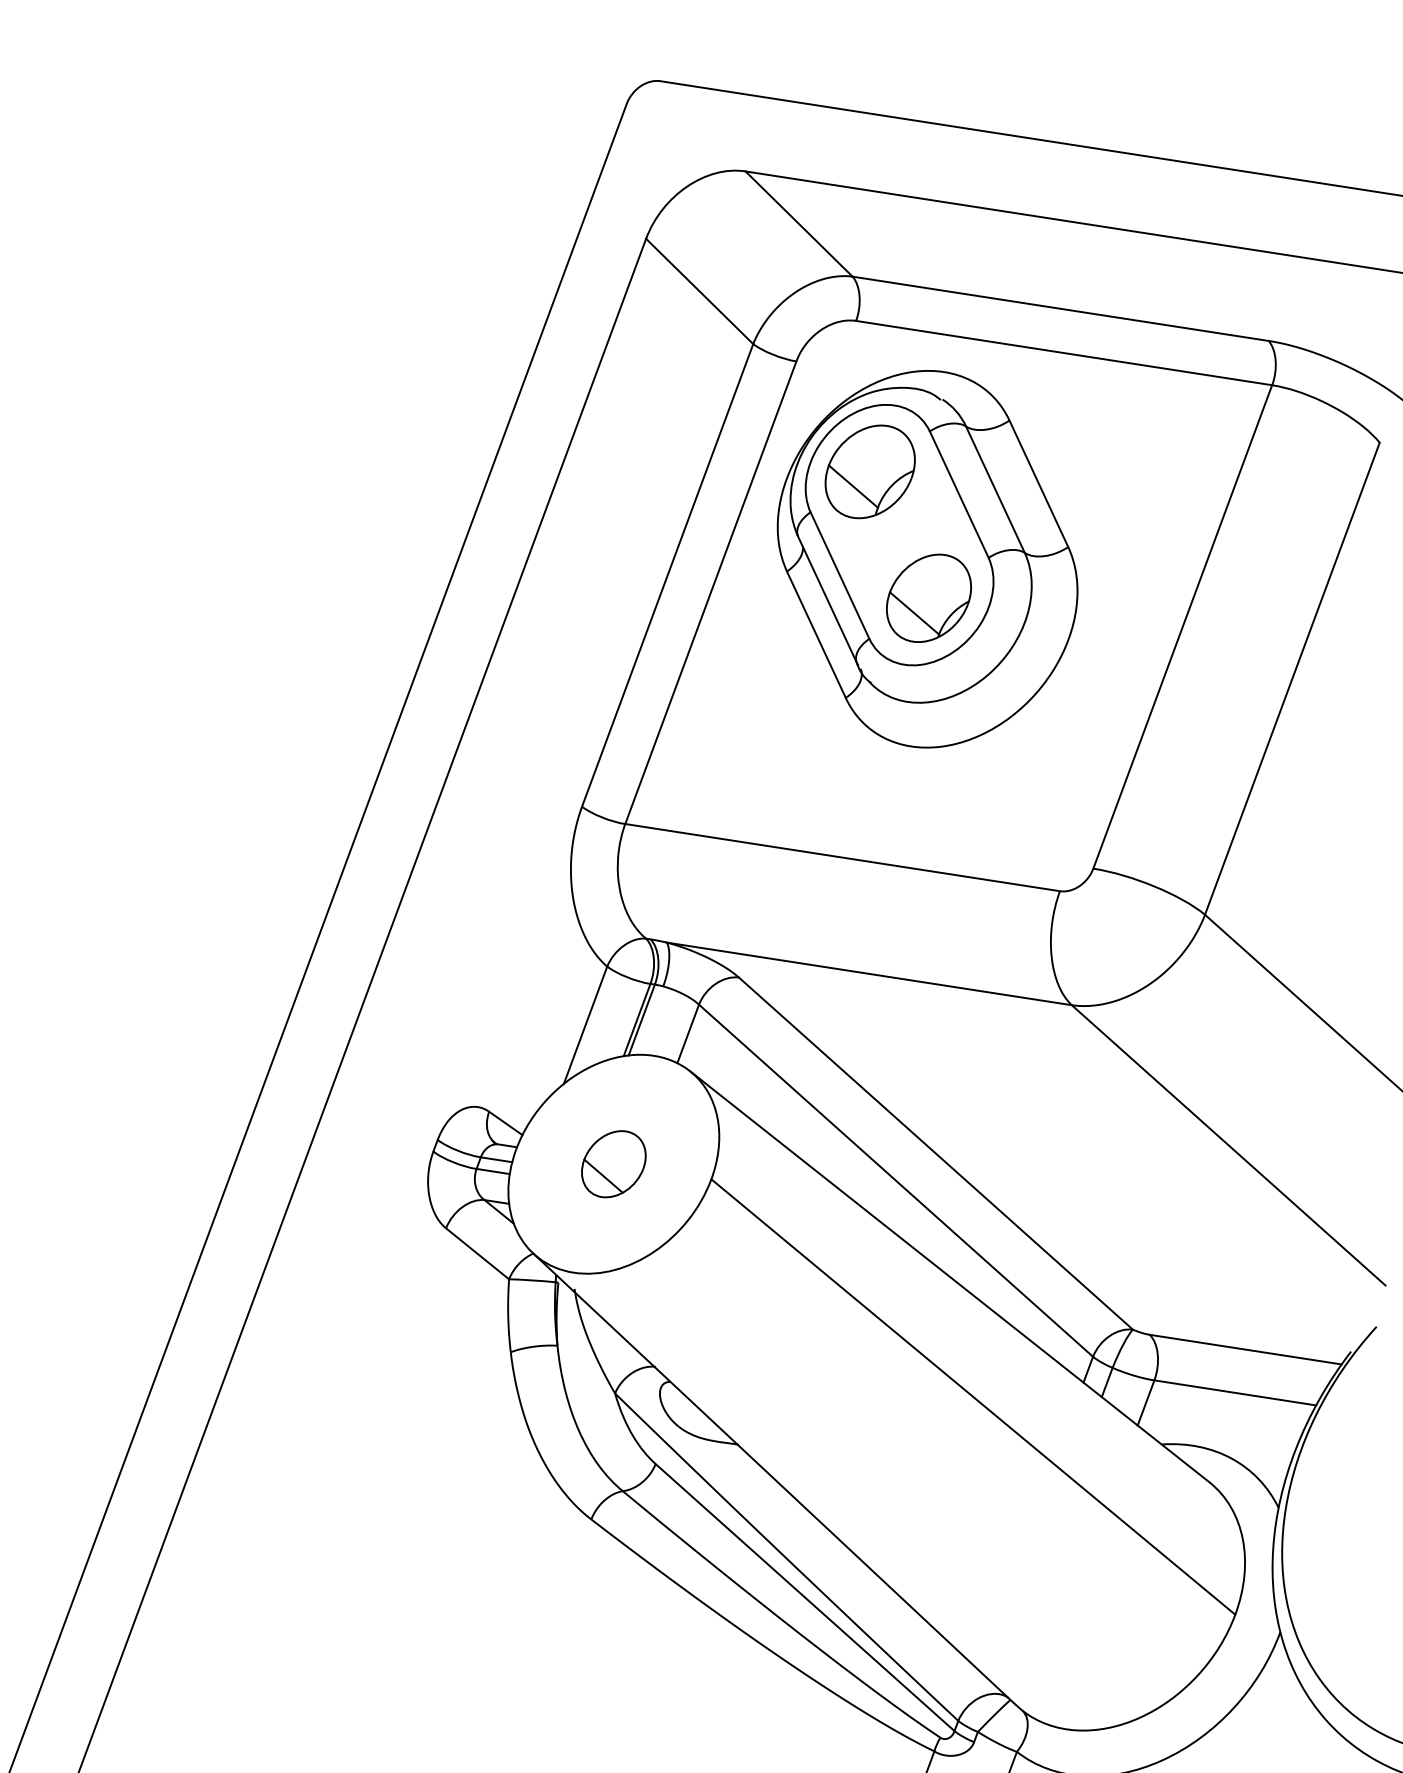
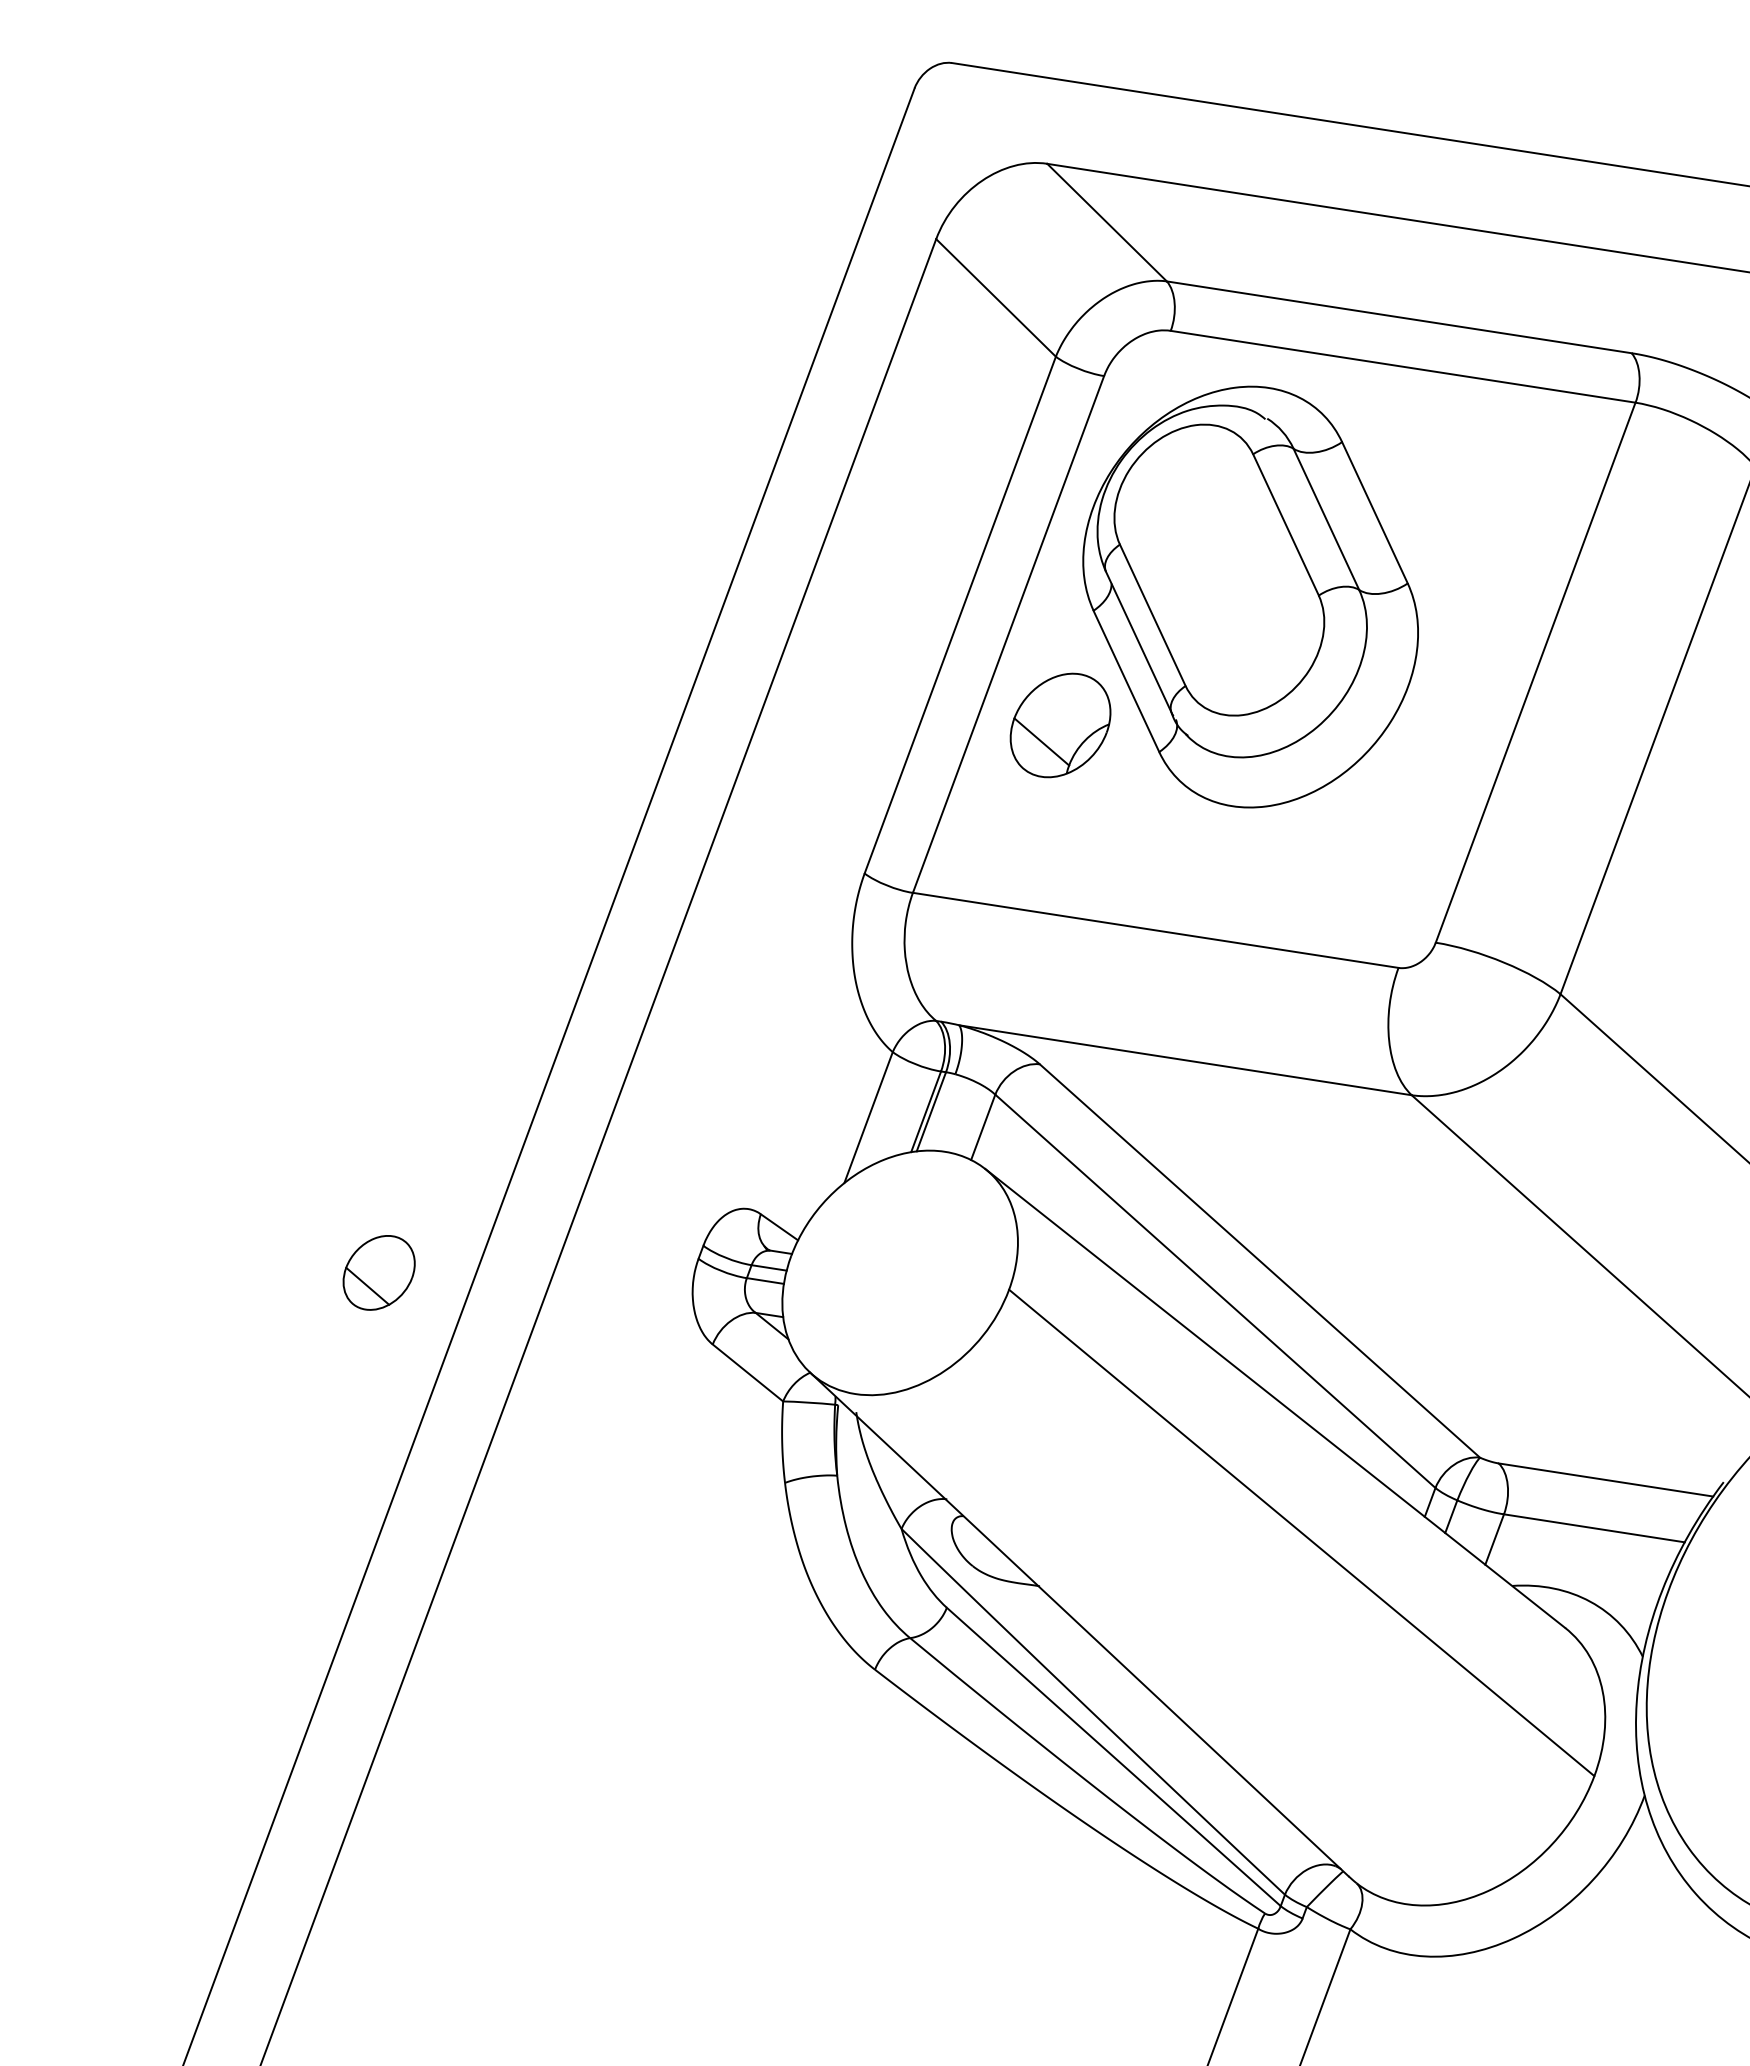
part: (870, 471) -> (1060, 725), moved
part: (929, 598) -> (1252, 640), removed
part: (613, 1163) -> (378, 1272), moved

